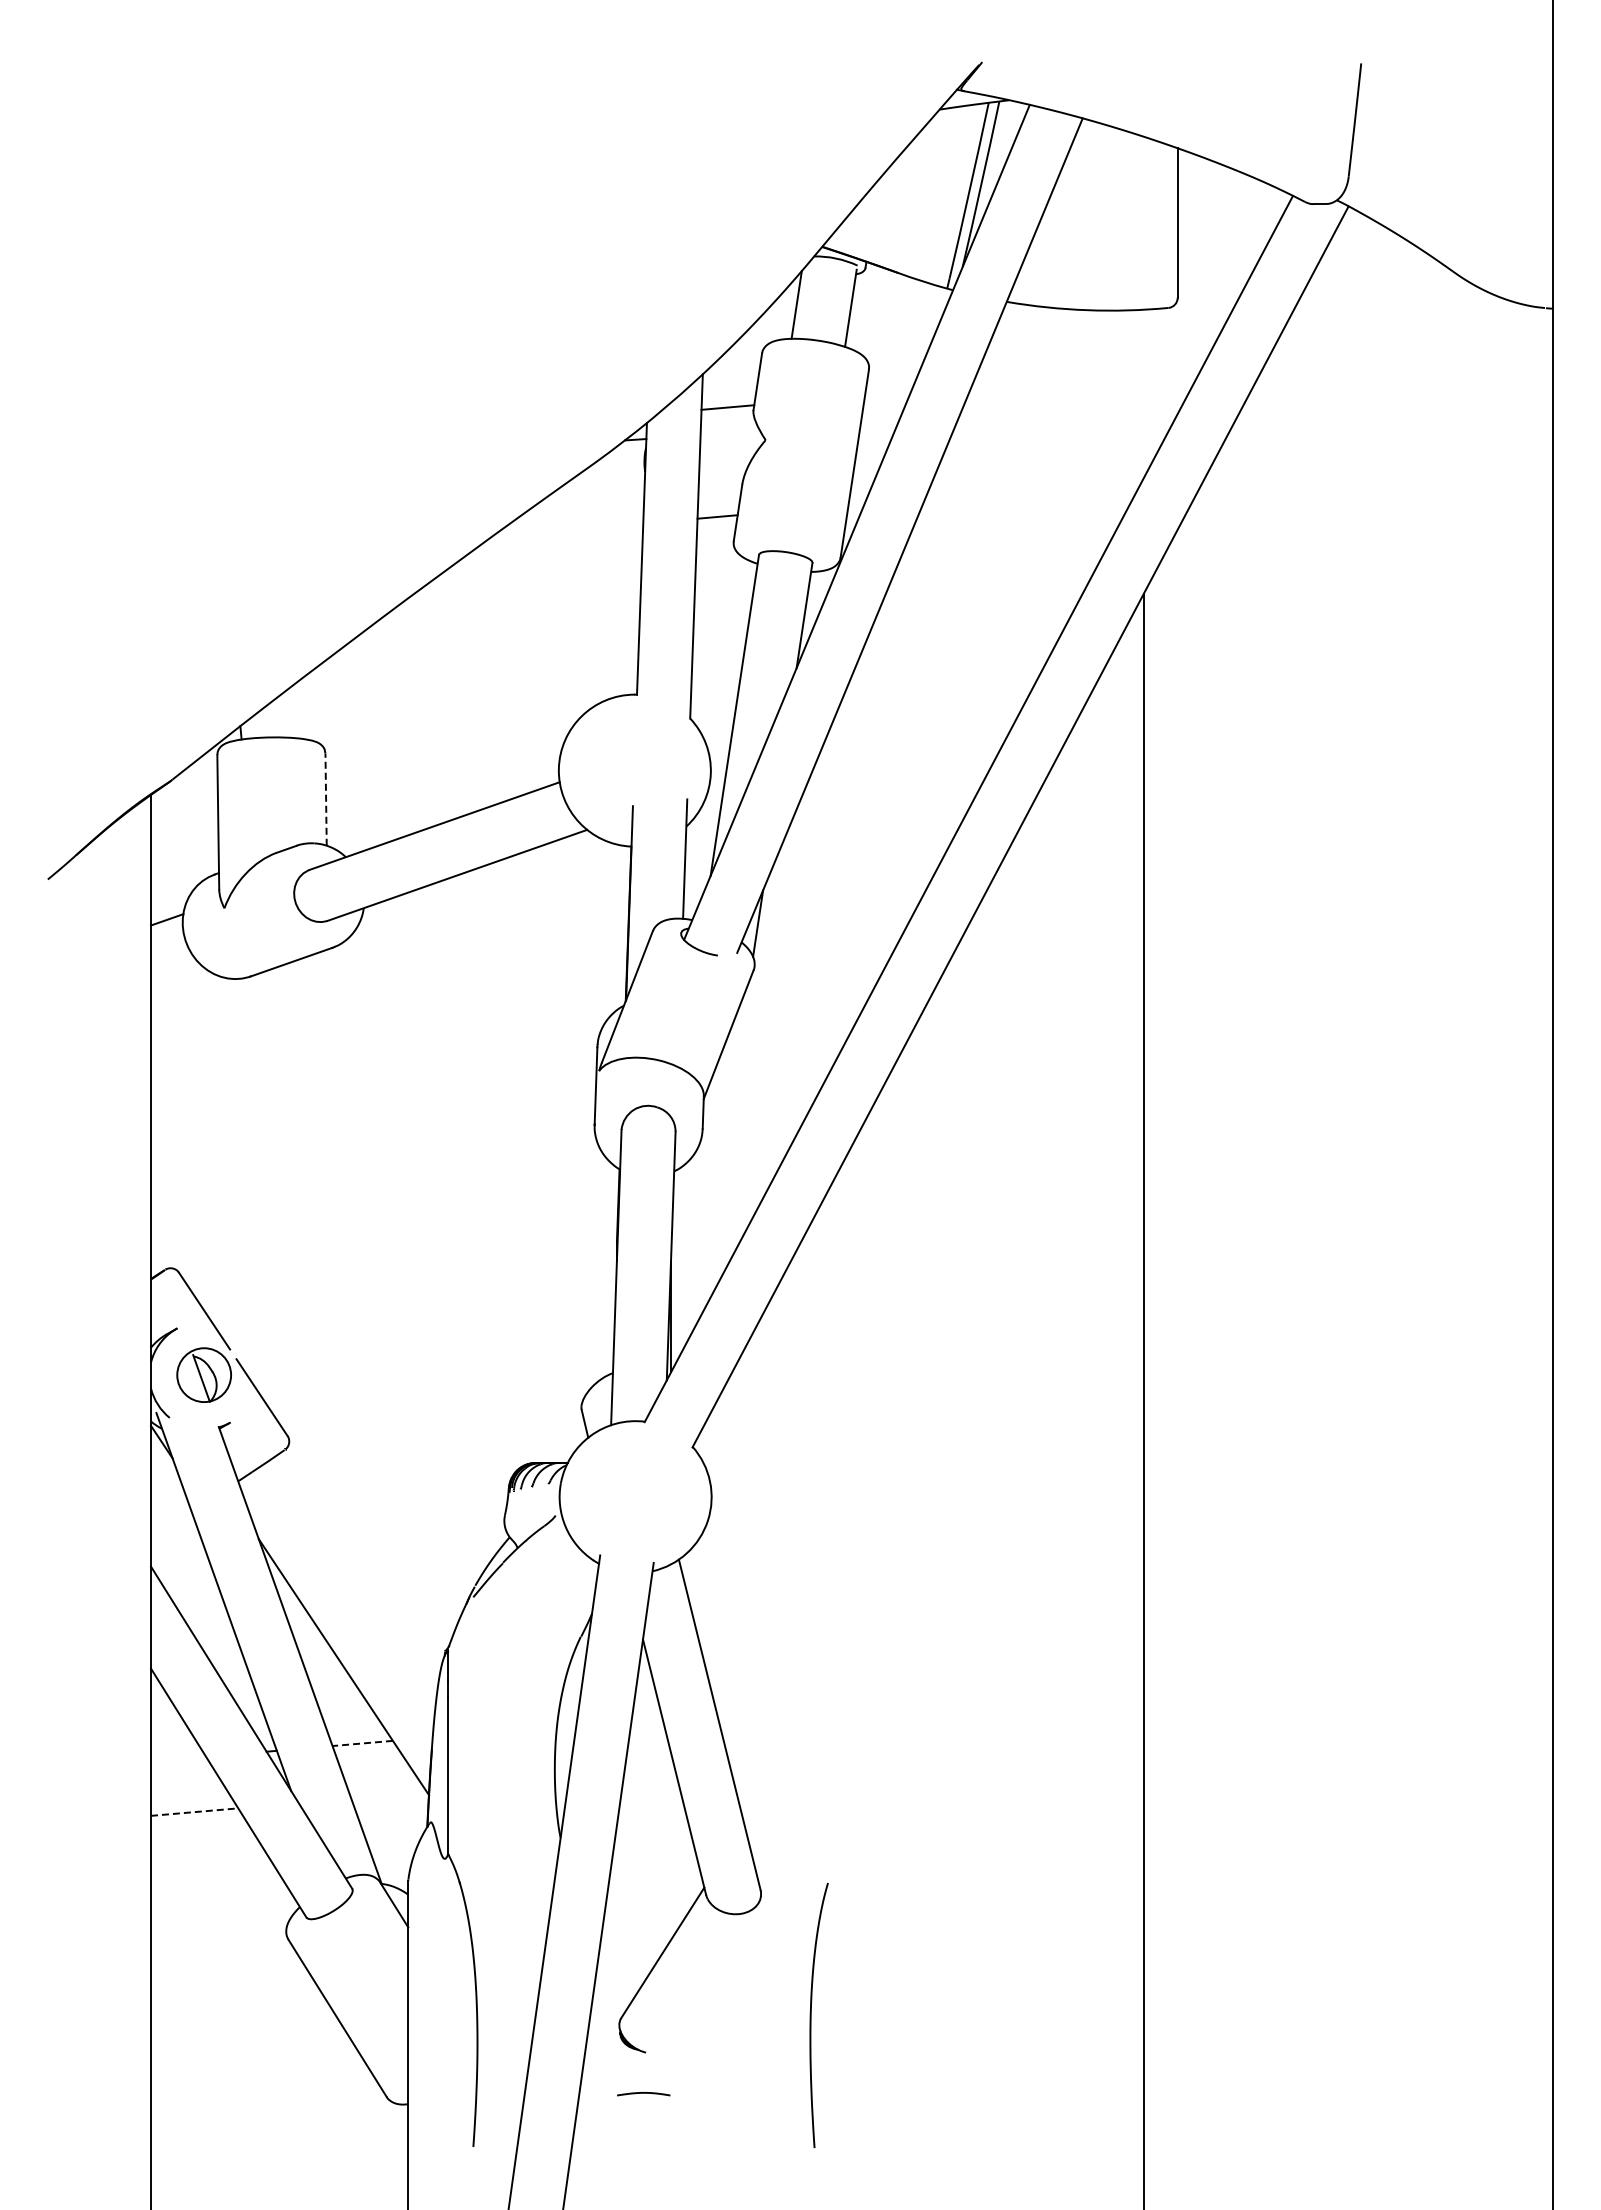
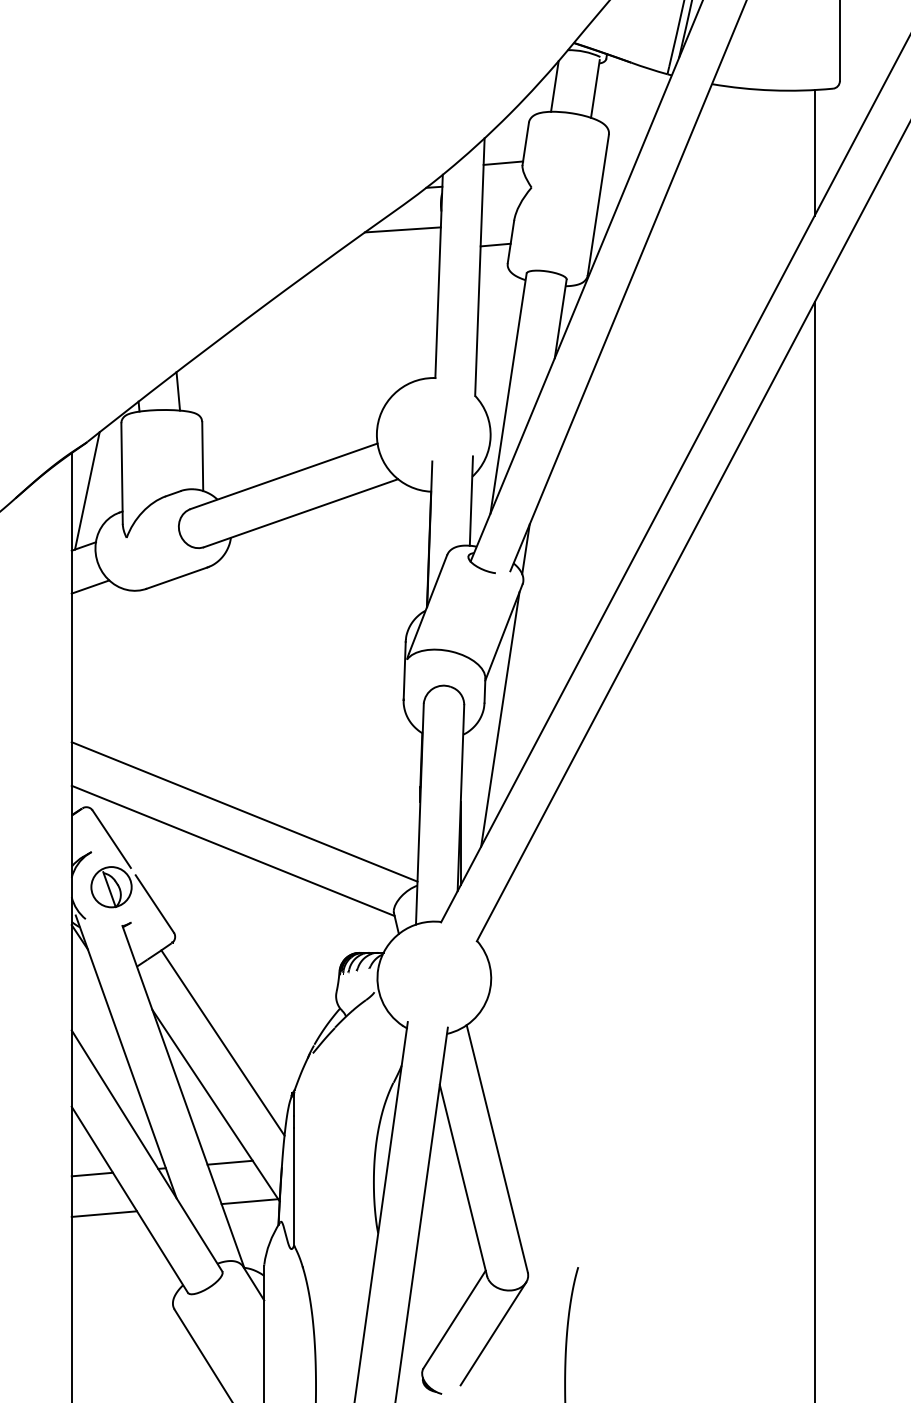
line: (1143, 393) -> (814, 152), added
line: (593, 496) -> (402, 229), added
line: (293, 712) -> (178, 391), added
line: (326, 799) -> (203, 456), dashed -> solid
line: (171, 845) -> (87, 490), added
line: (176, 973) -> (90, 586), added
line: (723, 1151) -> (500, 719), added
line: (382, 1274) -> (244, 811), added
line: (366, 1326) -> (232, 850), added
line: (352, 1583) -> (222, 1043), added
line: (362, 1743) -> (229, 1162), dashed -> solid
line: (178, 1758) -> (92, 1174), added
line: (389, 1795) -> (250, 1201), added
line: (194, 1812) -> (104, 1214), dashed -> solid
line: (714, 1971) -> (493, 1333), added

